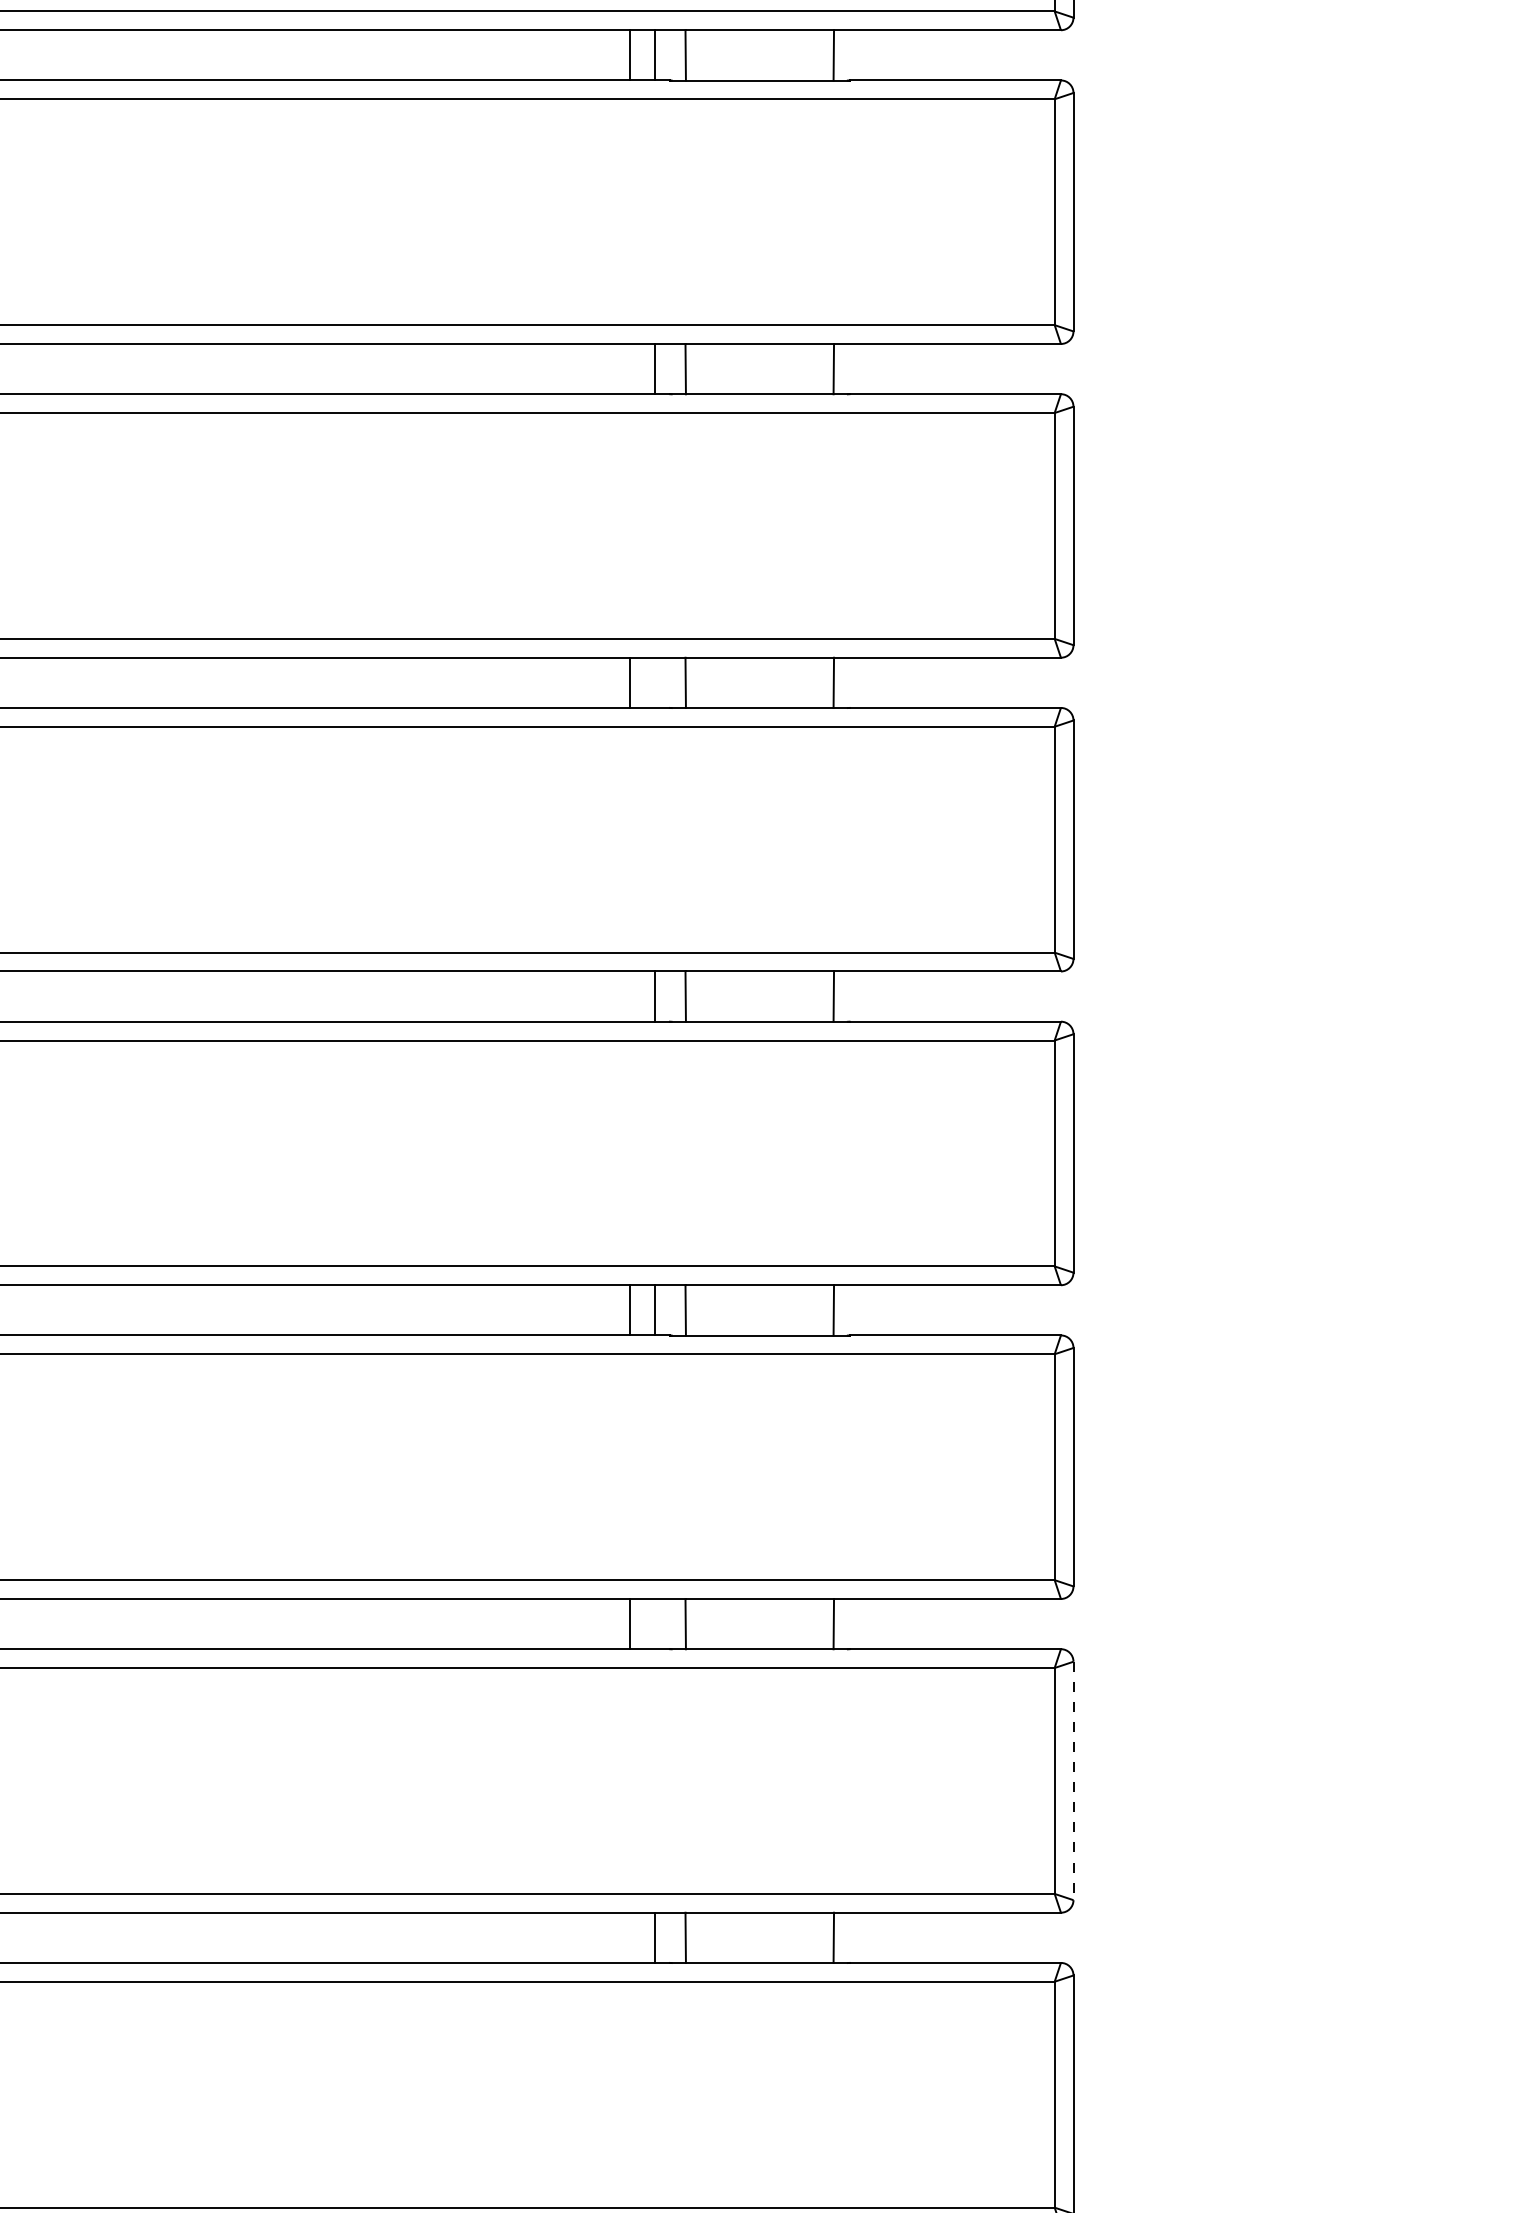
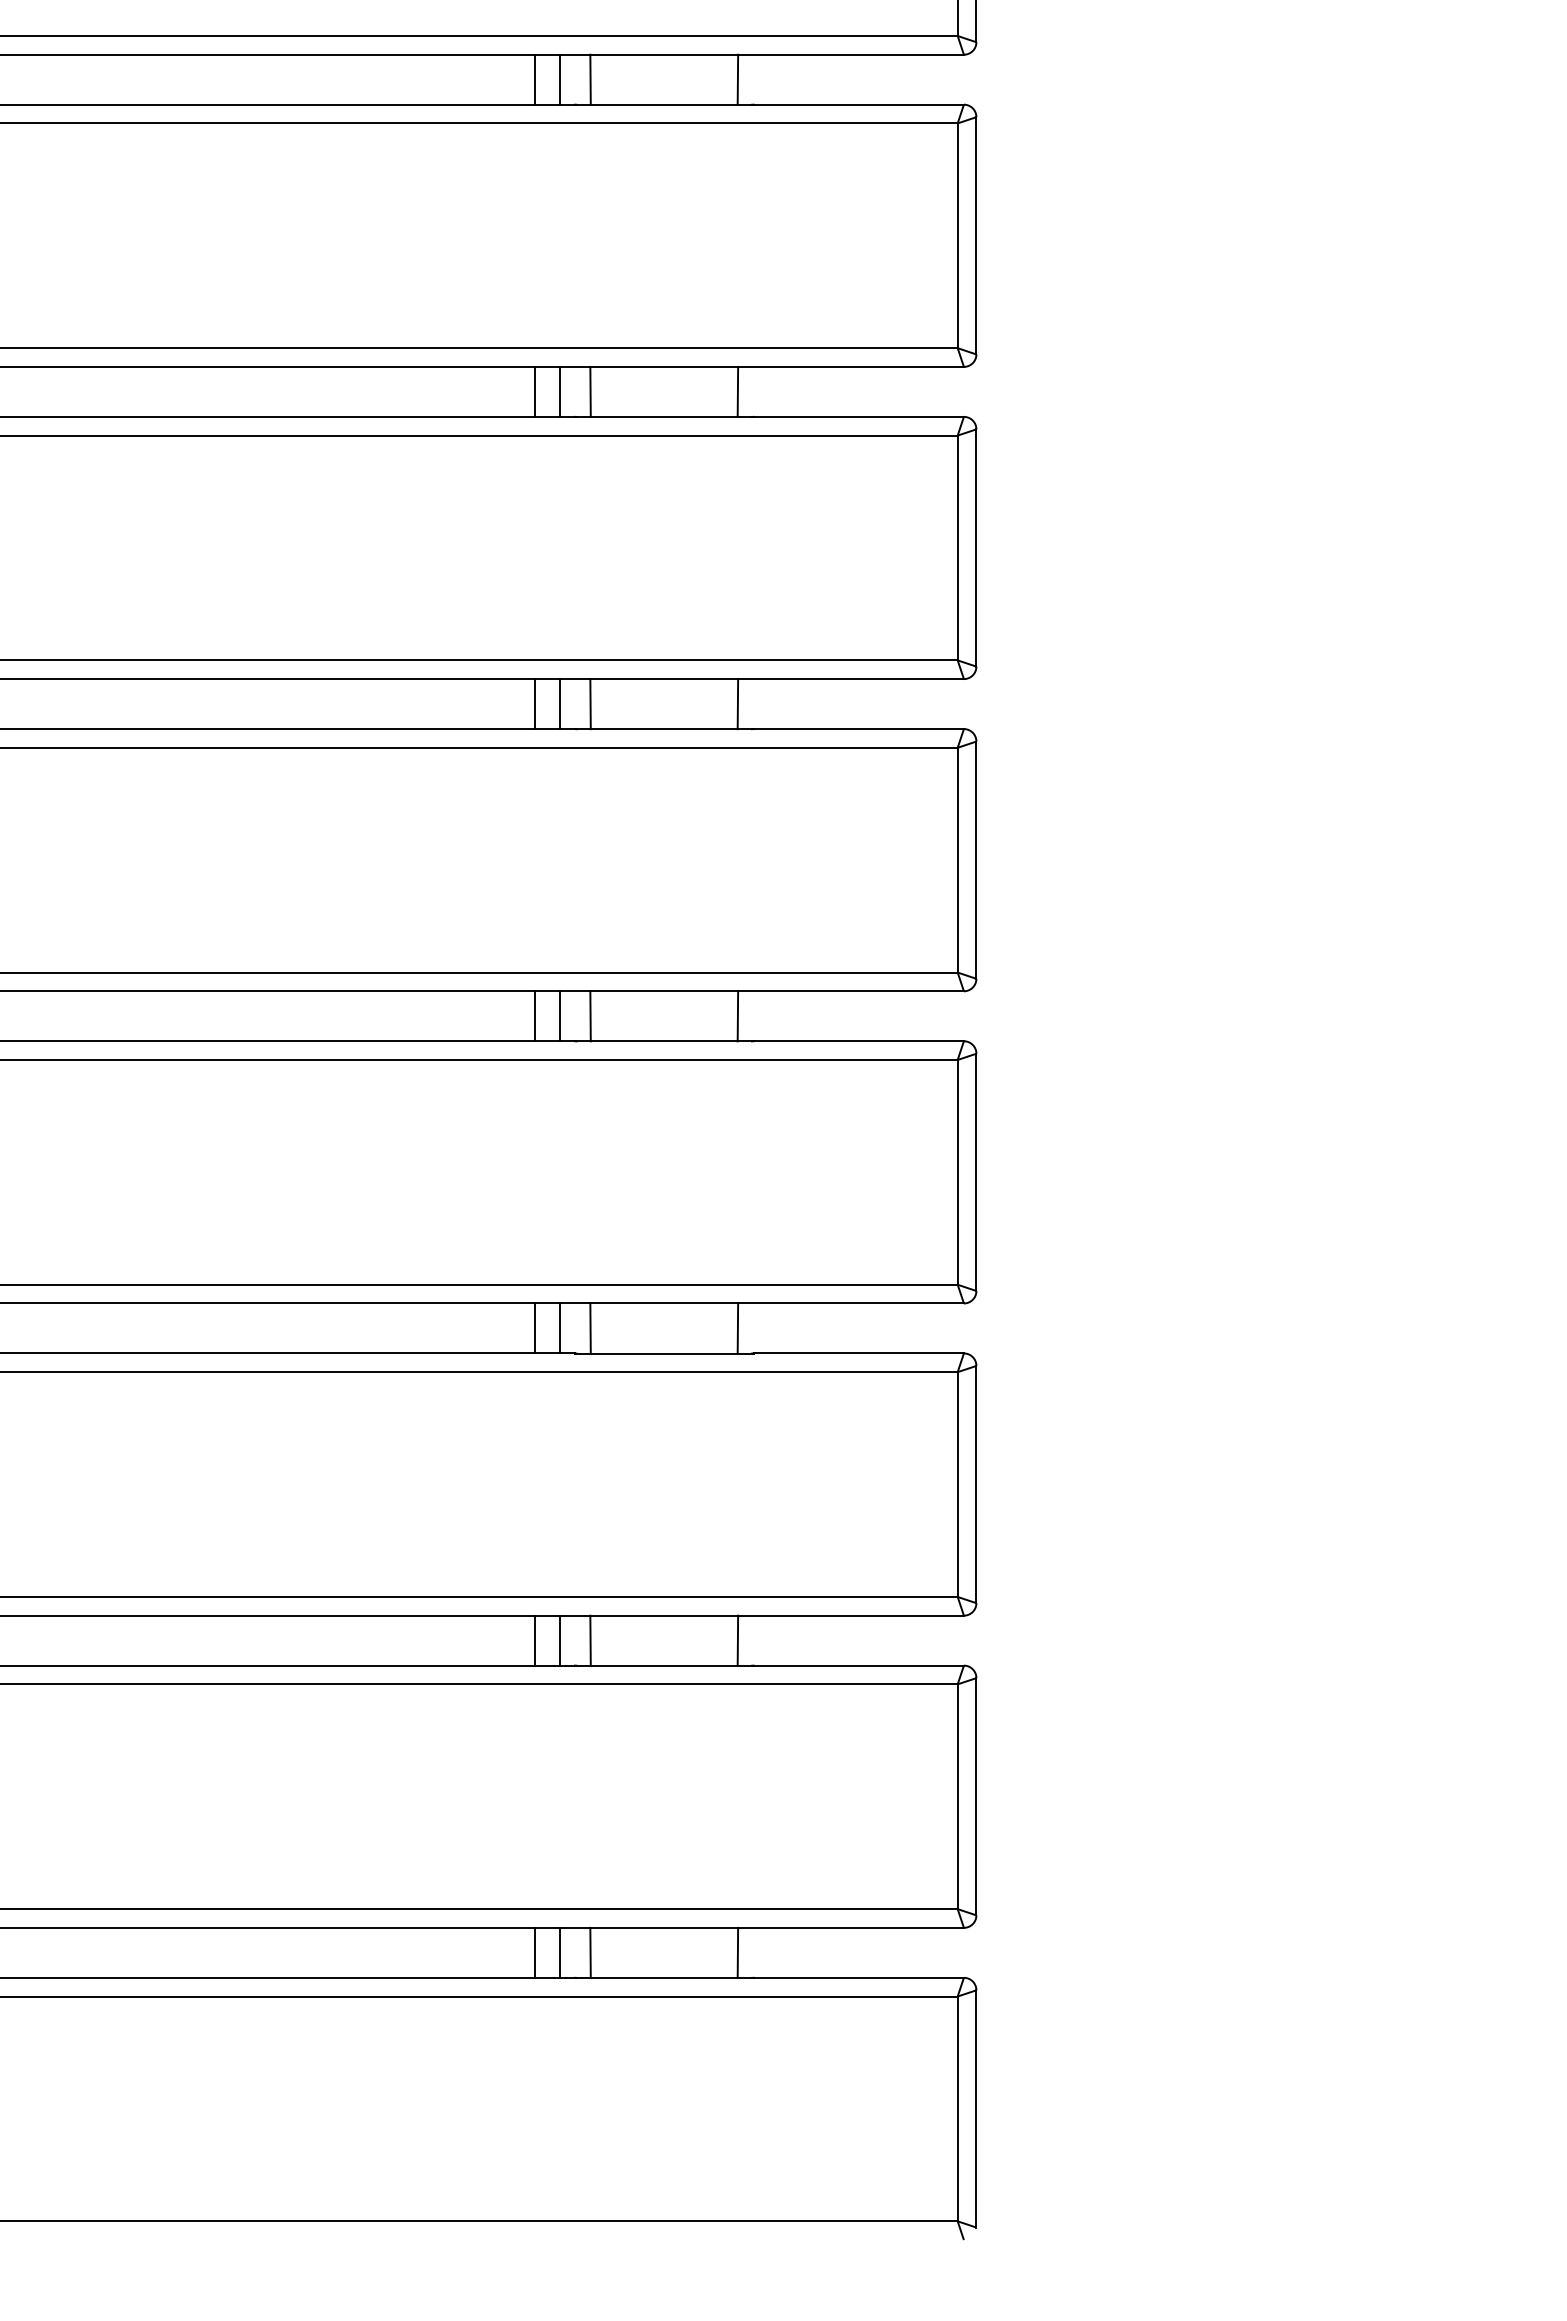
line: (629, 368) -> (534, 391), added
line: (654, 683) -> (559, 704), added
line: (629, 996) -> (534, 1016), added
line: (654, 1623) -> (559, 1640), added
line: (1073, 1780) -> (976, 1796), dashed -> solid
line: (629, 1937) -> (534, 1952), added

